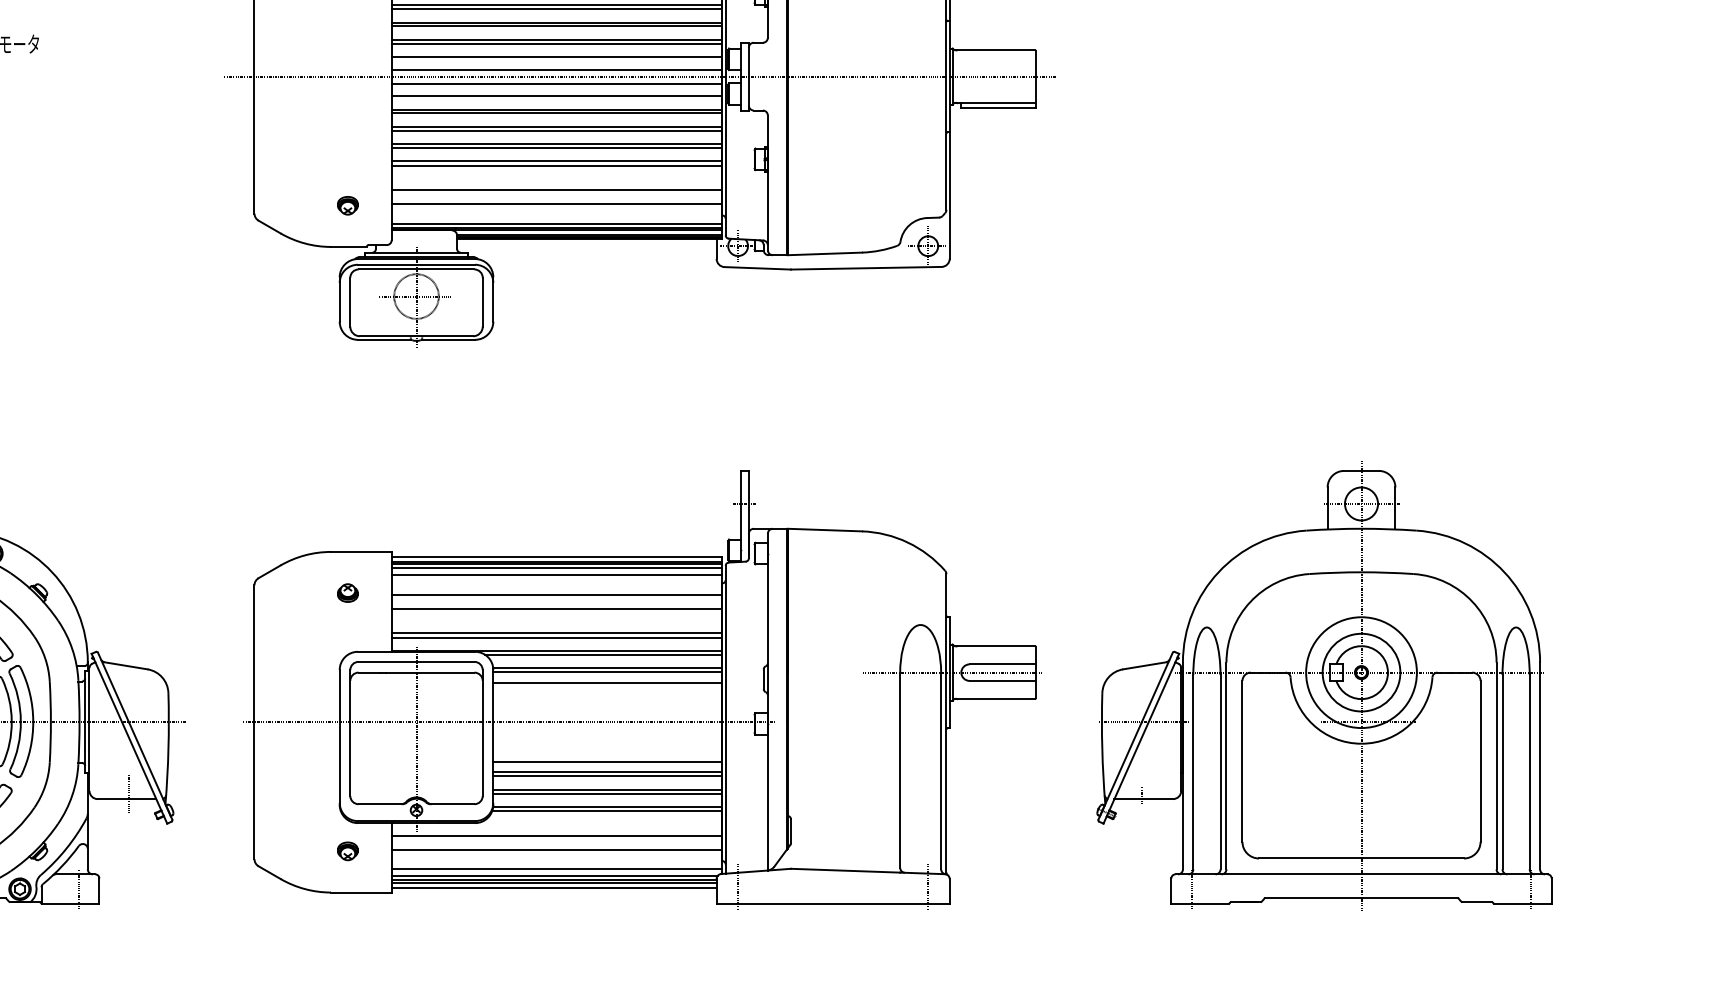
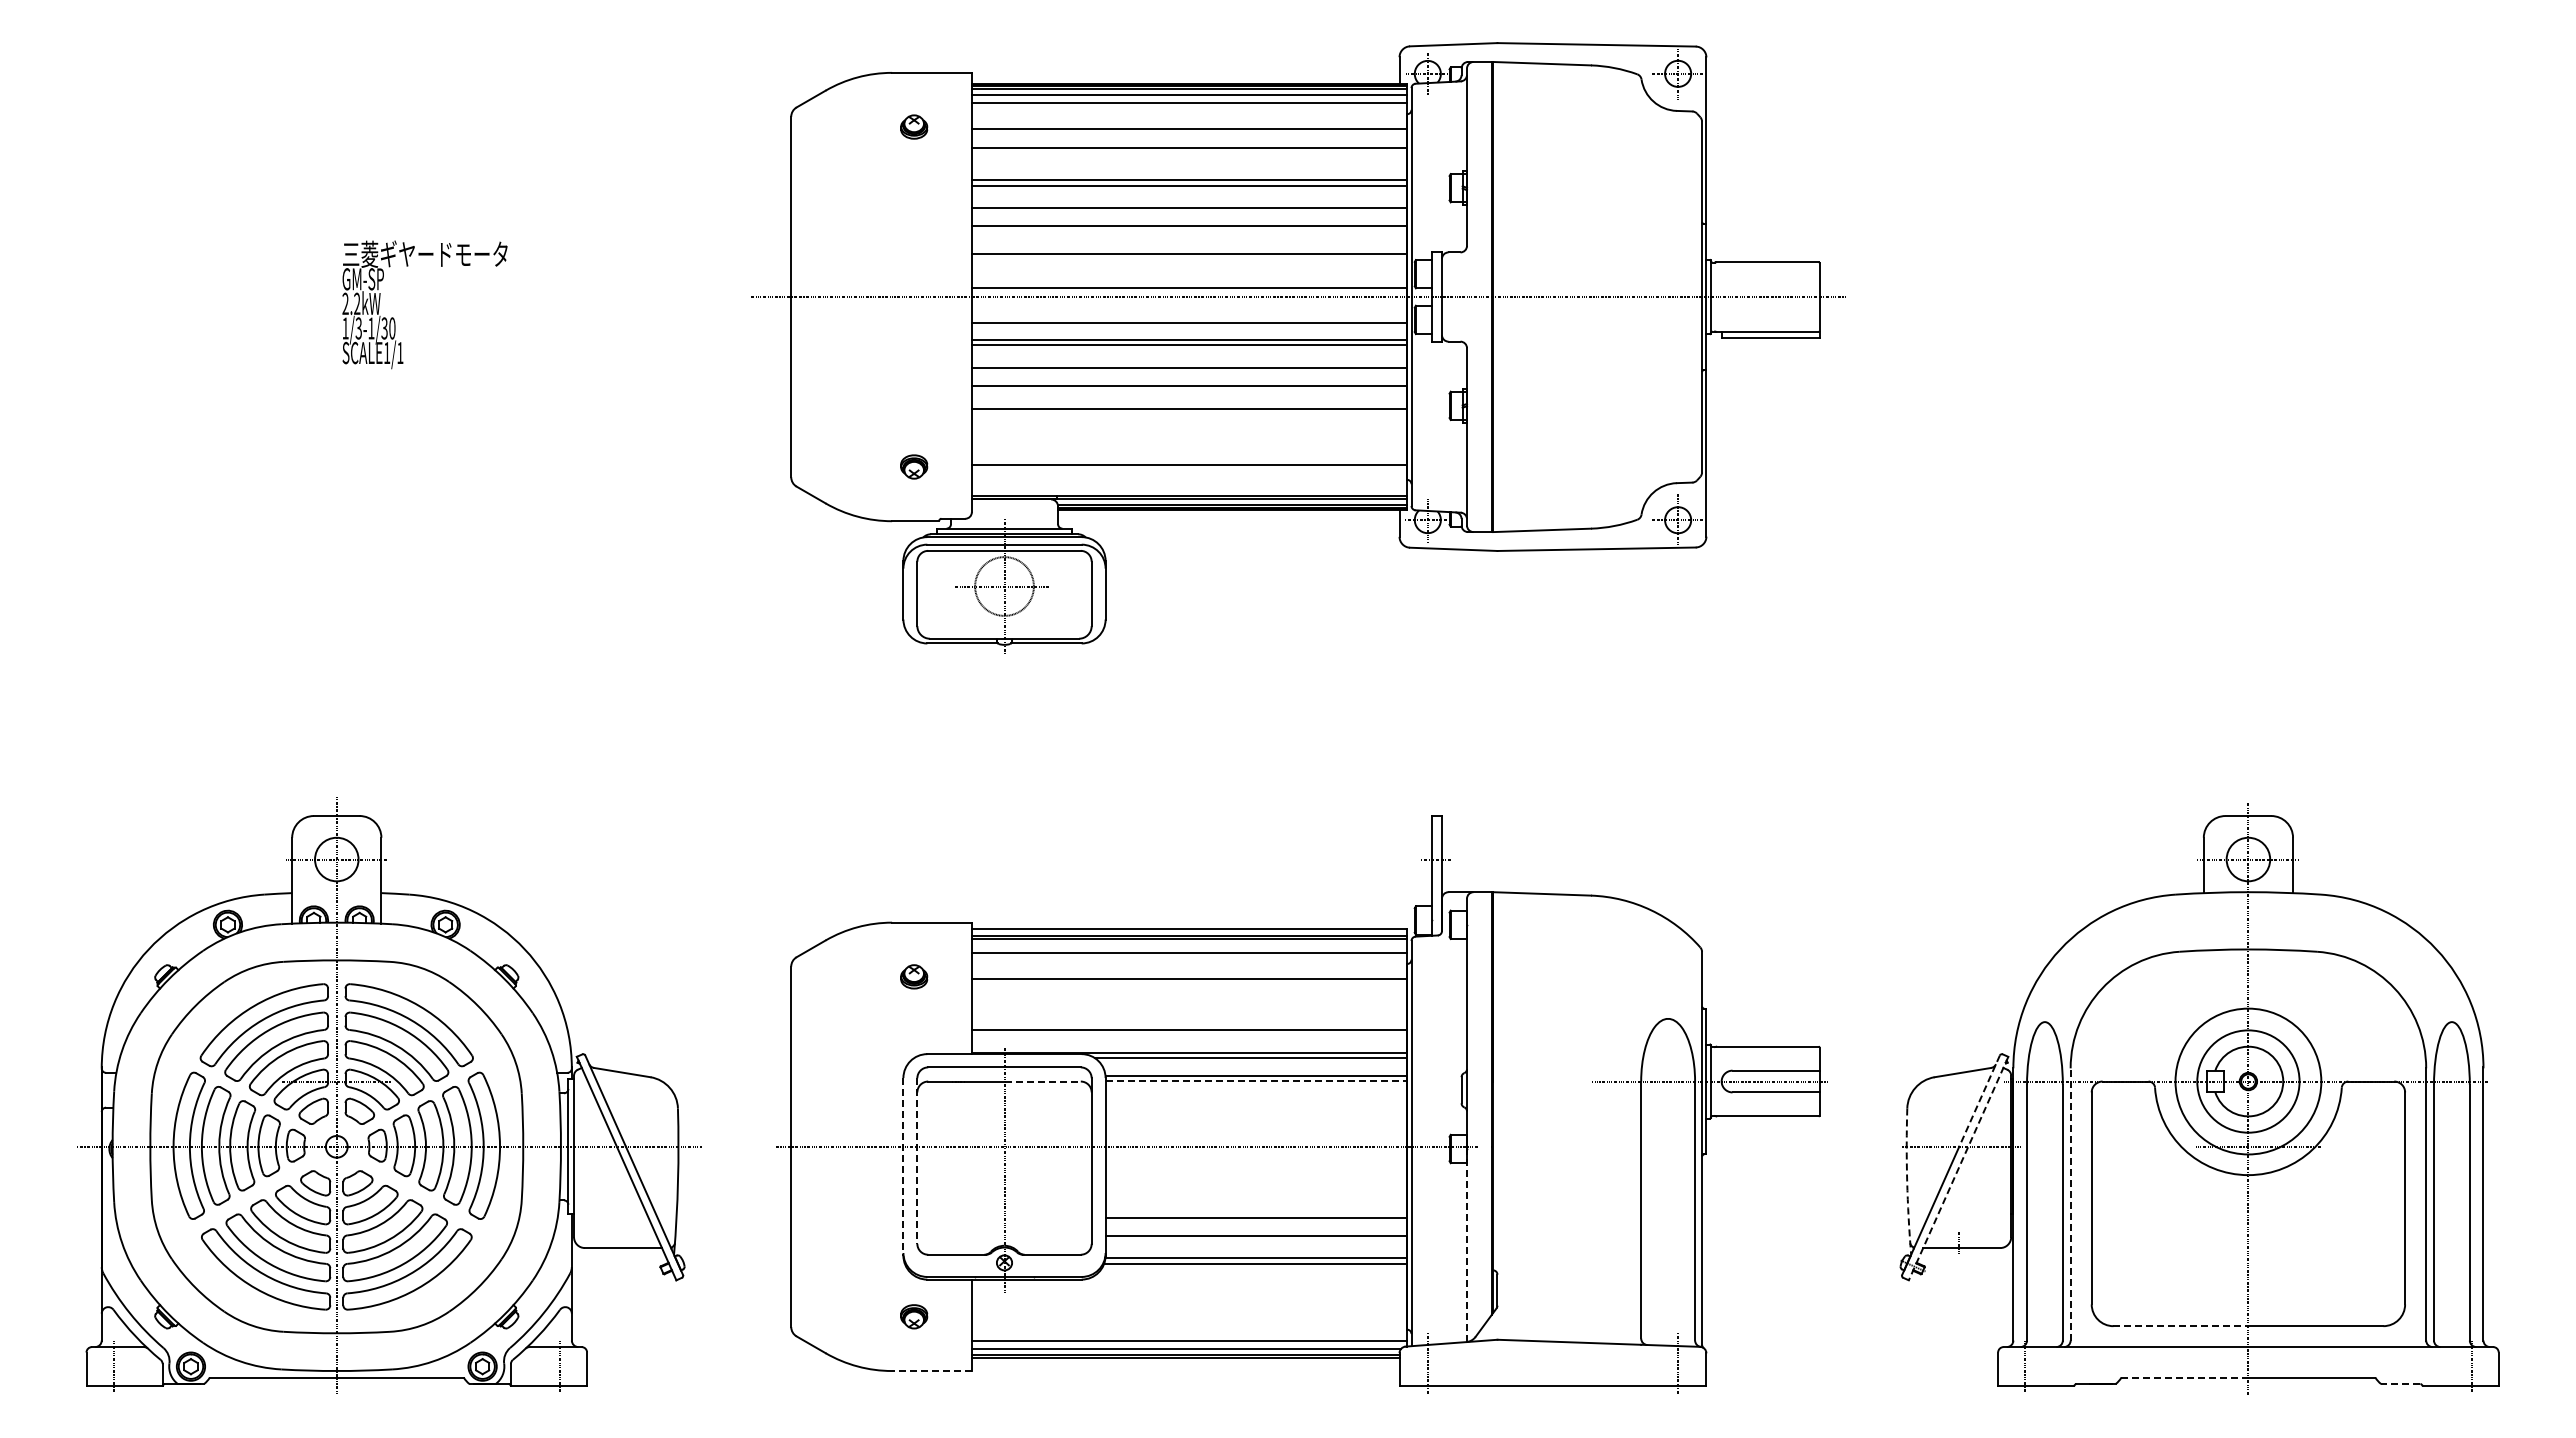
line: (557, 4) -> (1189, 202), removed
line: (557, 26) -> (1189, 230), removed
line: (557, 39) -> (1189, 248), removed
line: (557, 57) -> (1189, 271), removed
line: (557, 83) -> (1189, 306), removed
line: (557, 127) -> (1189, 363), removed
line: (557, 148) -> (1189, 391), removed
line: (557, 165) -> (1189, 414), removed
line: (557, 190) -> (1189, 446), removed
line: (557, 223) -> (1189, 490), removed
line: (557, 568) -> (1189, 944), removed
line: (557, 608) -> (1189, 997), removed
line: (557, 637) -> (1189, 1035), removed
line: (607, 671) -> (1256, 1080), solid -> dashed
line: (446, 672) -> (1043, 1081), solid -> dashed
line: (607, 682) -> (1256, 1094), removed
line: (1157, 687) -> (1979, 1101), solid -> dashed
line: (350, 733) -> (917, 1161), solid -> dashed
line: (339, 737) -> (903, 1166), solid -> dashed
line: (1141, 739) -> (1958, 1169), solid -> dashed
arc: (1102, 748) -> (1907, 1181), solid -> dashed
line: (607, 762) -> (1256, 1199), removed
line: (1226, 765) -> (2070, 1203), solid -> dashed
line: (607, 772) -> (1256, 1212), removed
line: (607, 793) -> (1256, 1240), removed
line: (129, 794) -> (626, 1241), removed
line: (768, 796) -> (1467, 1244), solid -> dashed
line: (557, 835) -> (1189, 1296), removed
line: (557, 849) -> (1189, 1314), removed
line: (1310, 858) -> (2181, 1326), solid -> dashed
line: (554, 887) -> (1185, 1364), removed
line: (361, 892) -> (931, 1371), solid -> dashed
line: (1313, 897) -> (2185, 1377), solid -> dashed
line: (1477, 902) -> (2400, 1384), solid -> dashed

